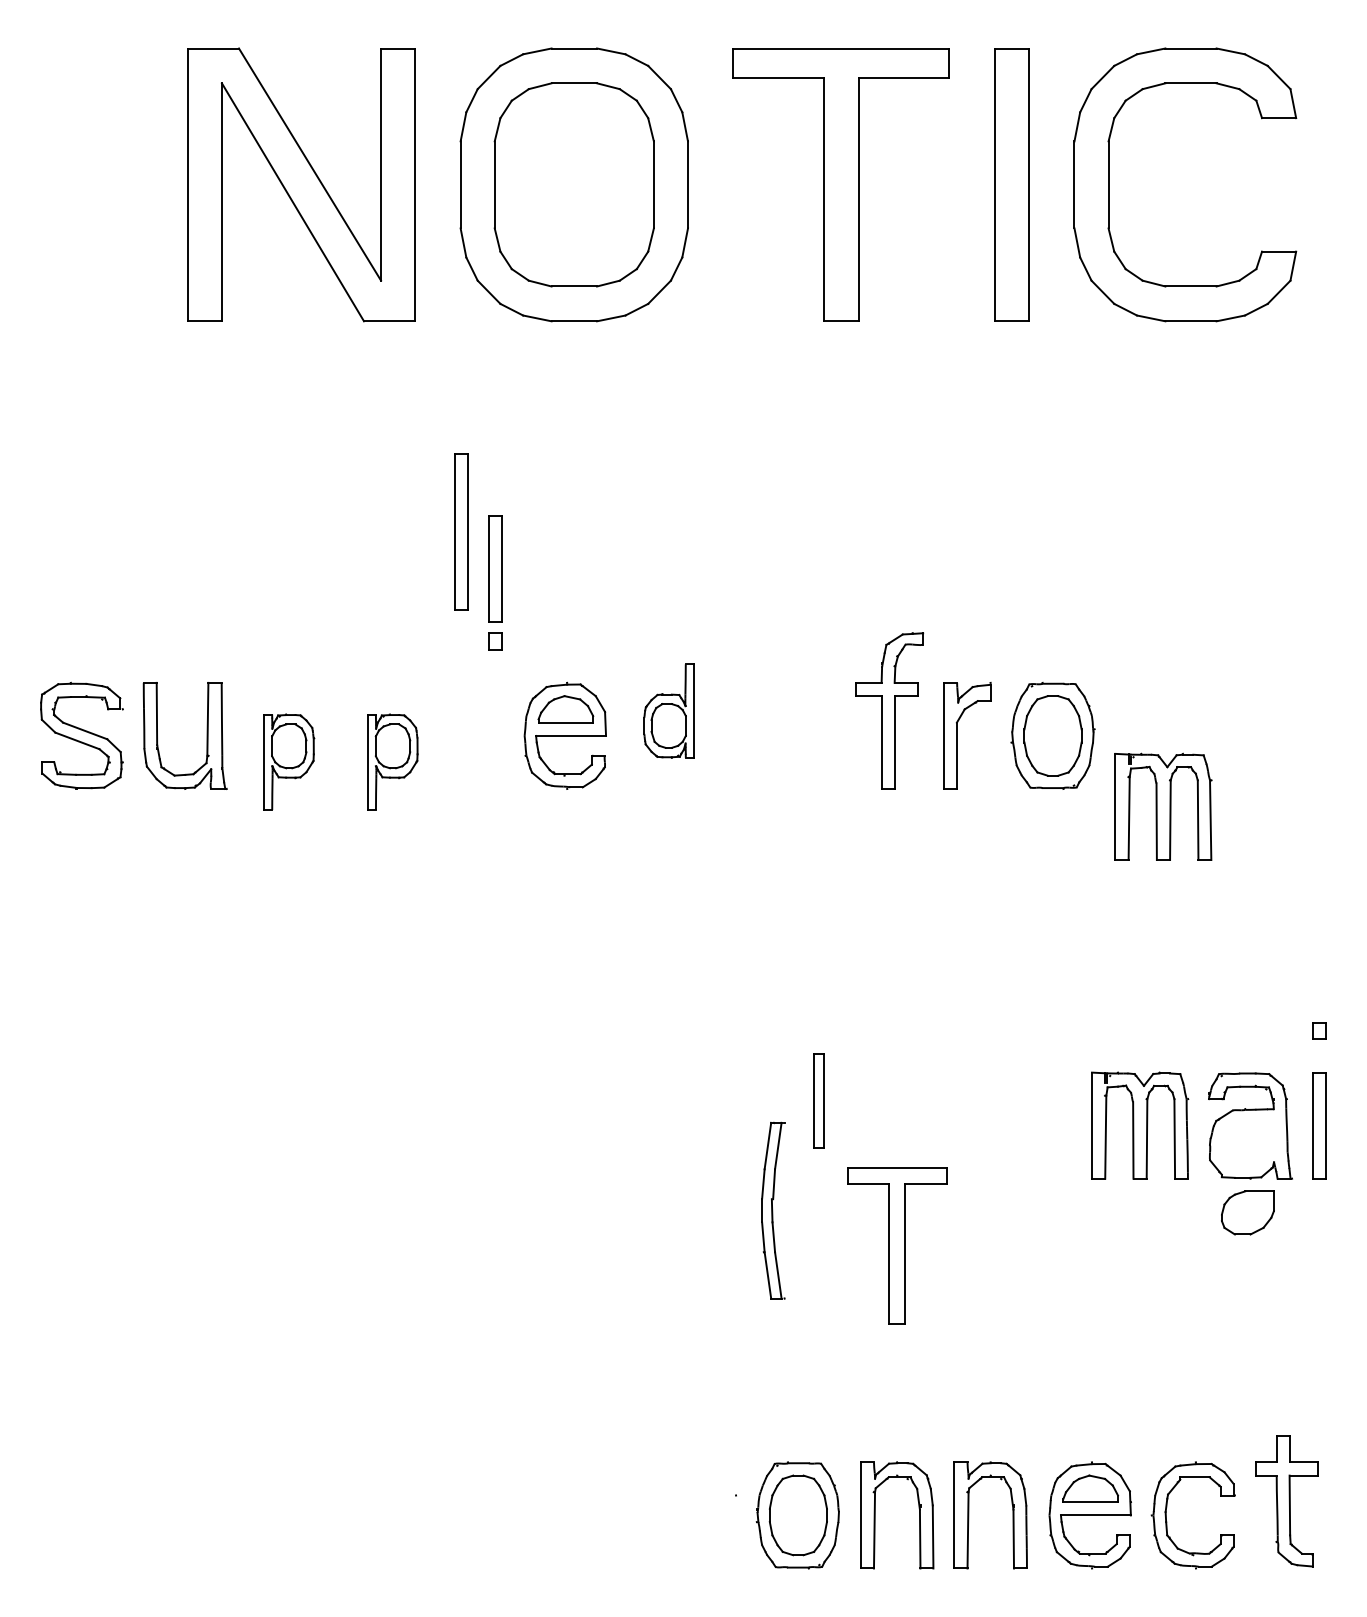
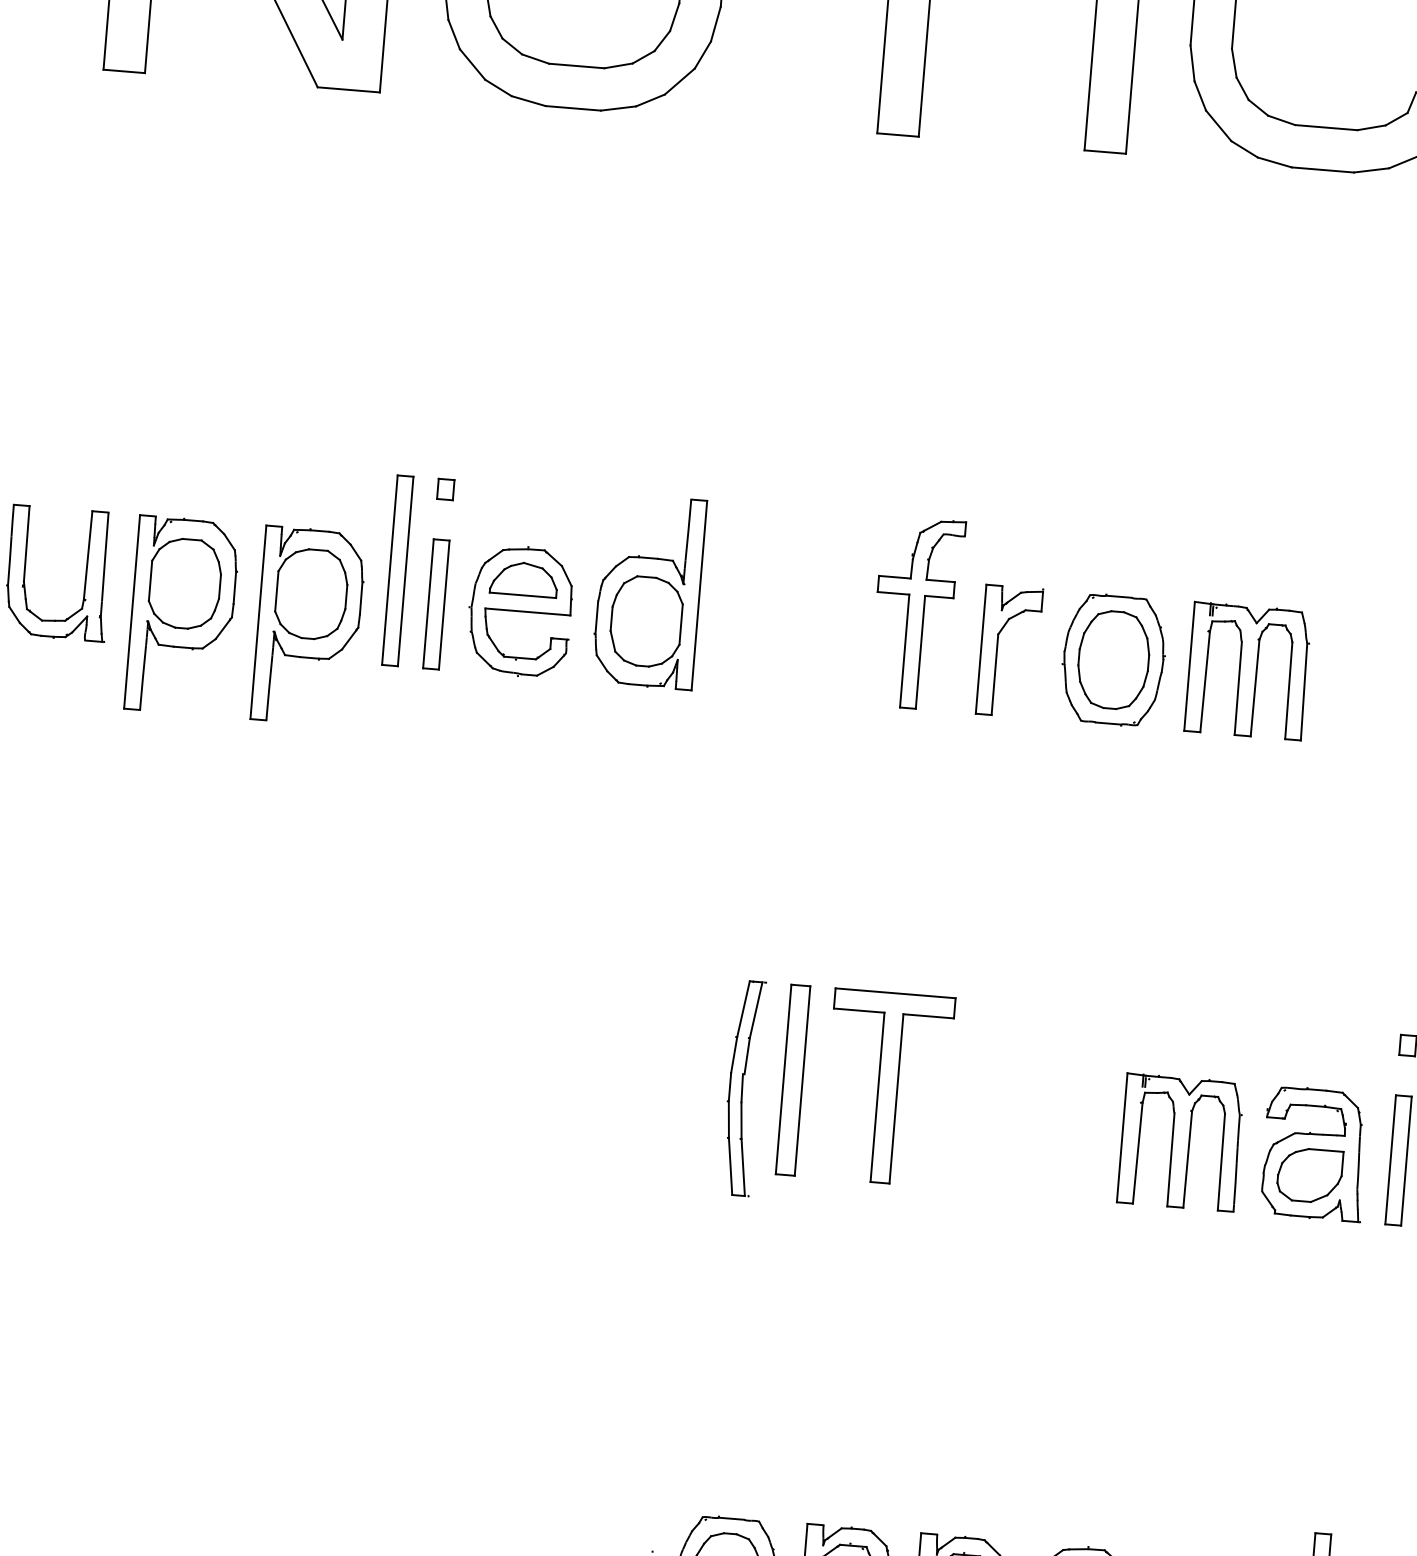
part: (461, 531) -> (397, 570), moved
part: (495, 568) -> (436, 603), moved
part: (668, 710) -> (648, 590), size x1.67
part: (289, 761) -> (183, 614), size x1.67
part: (392, 761) -> (308, 625), size x1.67
part: (1163, 806) -> (1248, 670), moved
part: (818, 1100) -> (792, 1079), size x1.67
part: (773, 1210) -> (743, 1088), moved
part: (1247, 1212) -> (1309, 1174), moved
part: (897, 1245) -> (888, 1087), moved

